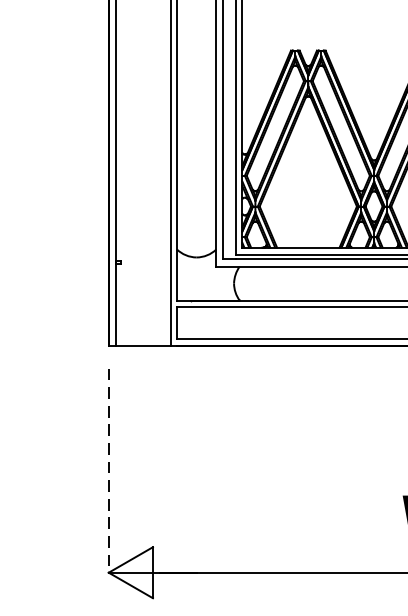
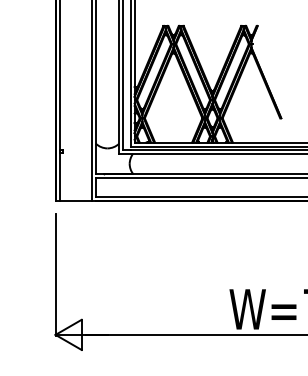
line: (108, 470) -> (55, 274), dashed -> solid

